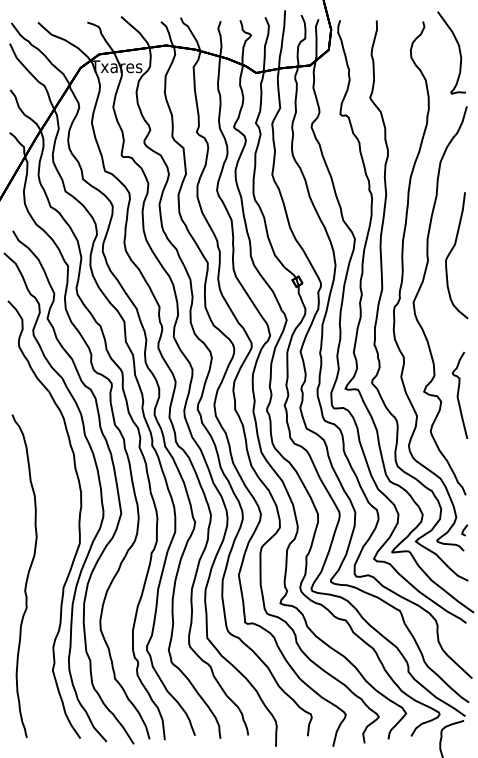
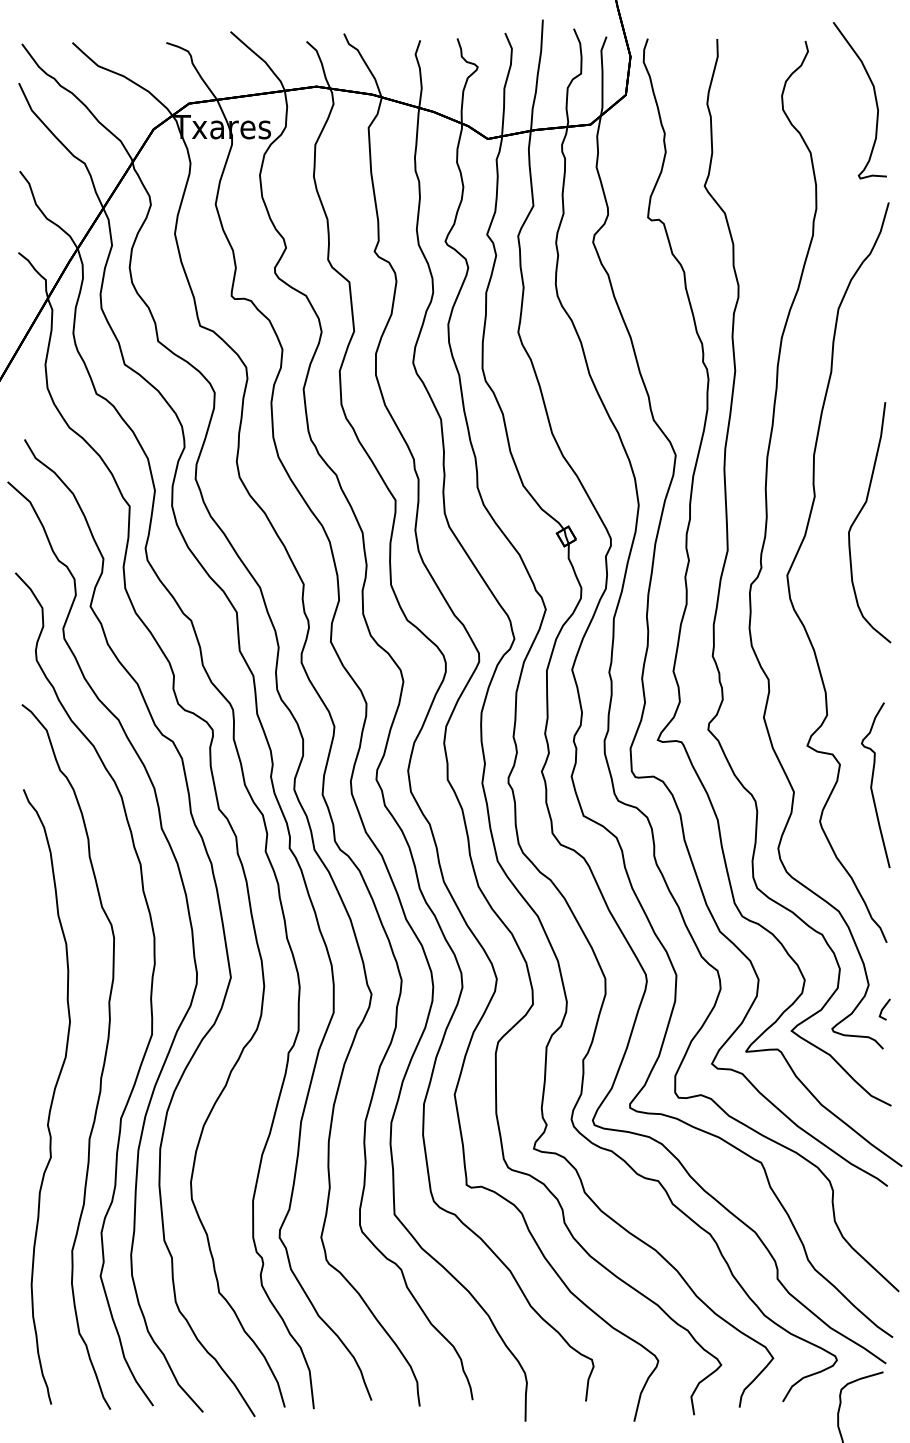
curve: (451, 252) -> (859, 516), moved
curve: (458, 394) -> (872, 783), moved
curve: (53, 558) -> (101, 1063), added

